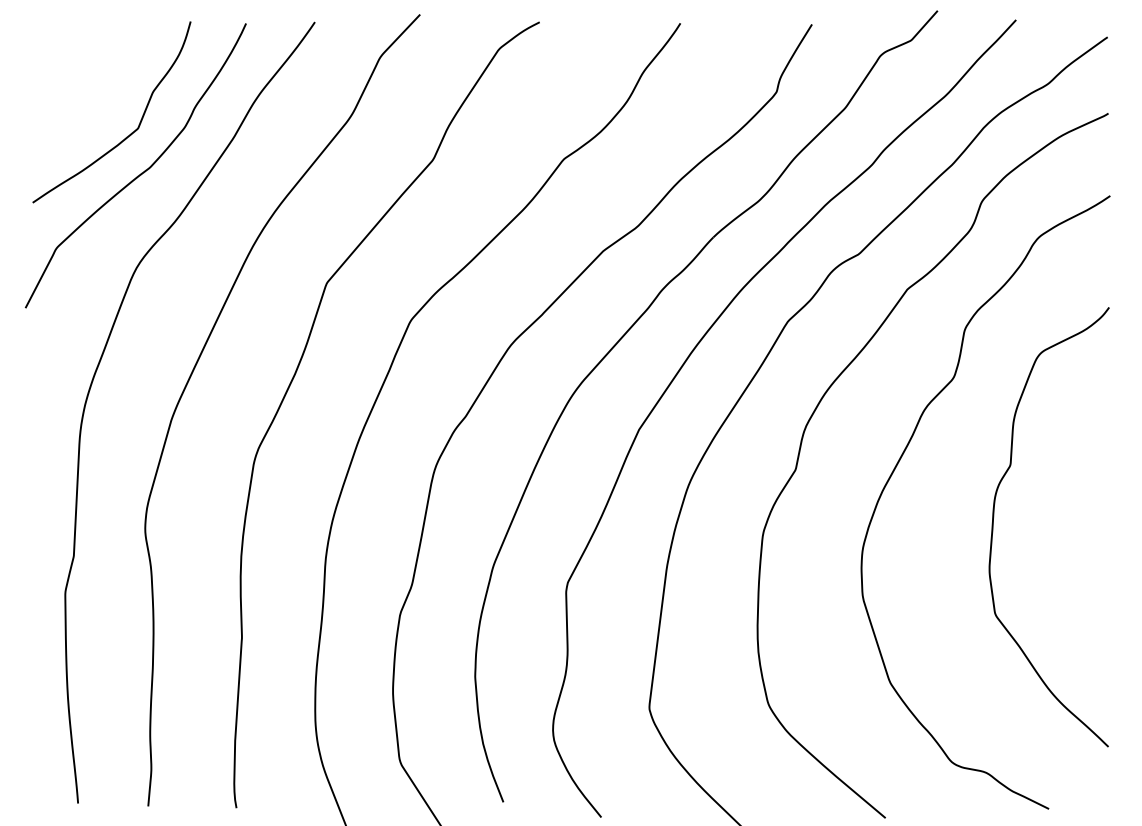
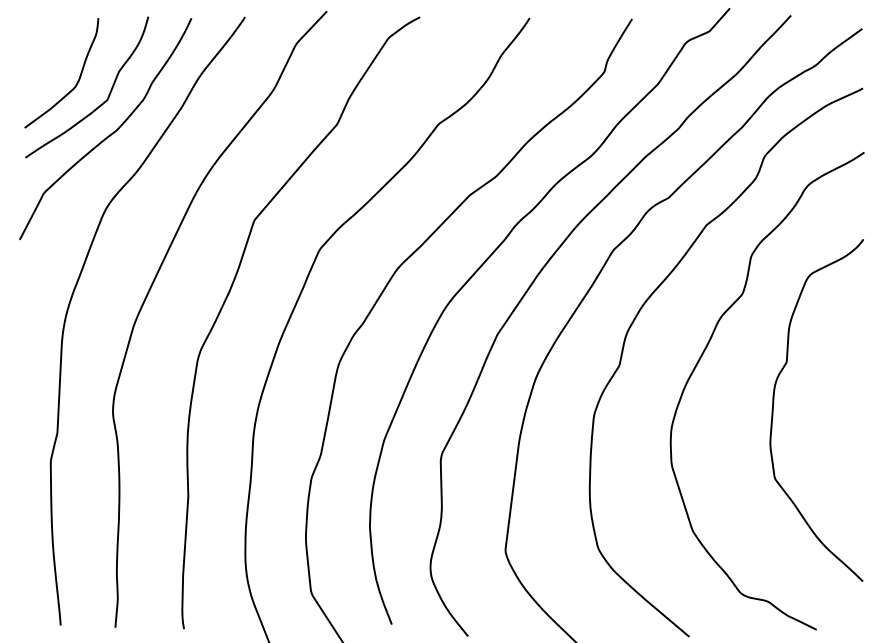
curve: (100, 102) -> (78, 79), added

